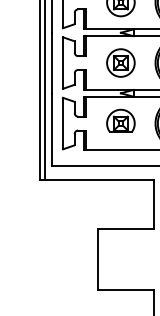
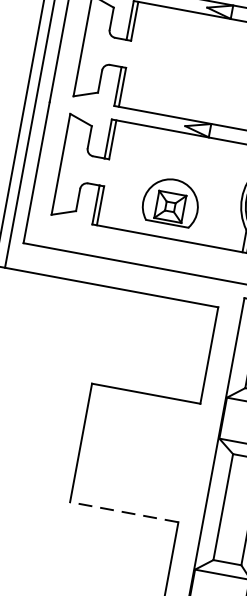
part: (120, 62) -> (195, 65), removed
part: (120, 120) -> (170, 200), moved
line: (126, 289) -> (125, 512), solid -> dashed

